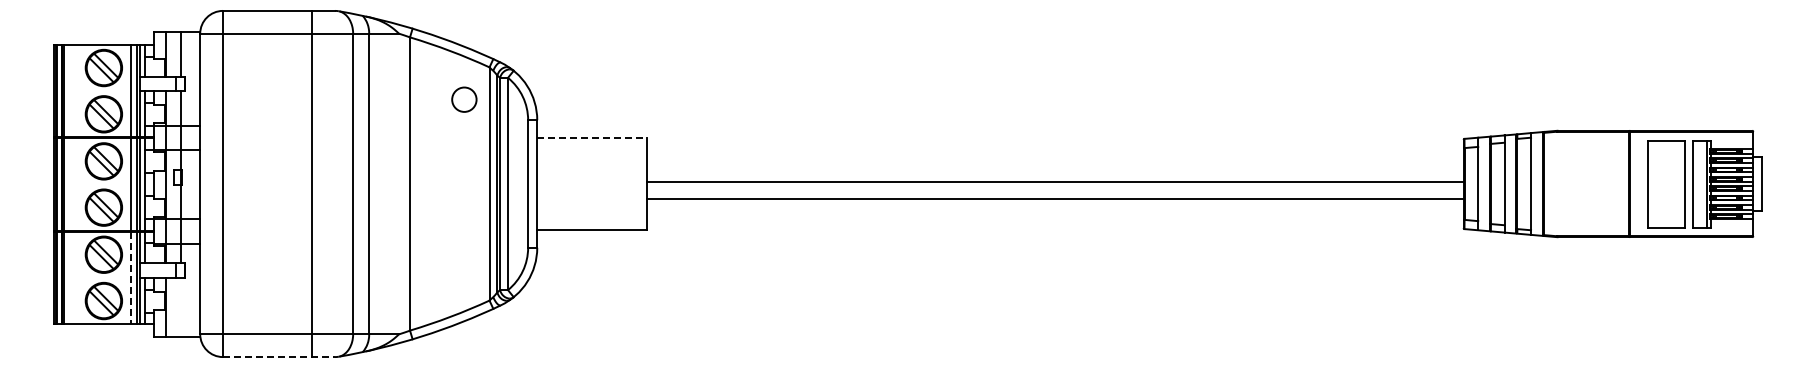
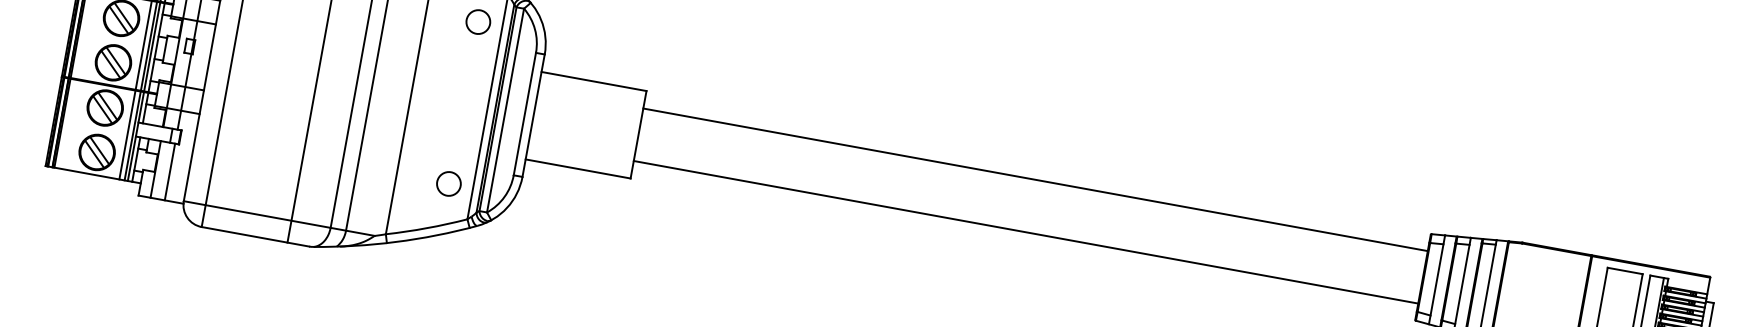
line: (591, 138) -> (593, 81), dashed -> solid
line: (1054, 181) -> (1035, 179), moved
line: (1054, 199) -> (1025, 232), moved
circle: (464, 268) -> (449, 184), added
line: (131, 278) -> (127, 135), dashed -> solid
line: (180, 306) -> (169, 171), added
line: (278, 357) -> (254, 237), dashed -> solid

